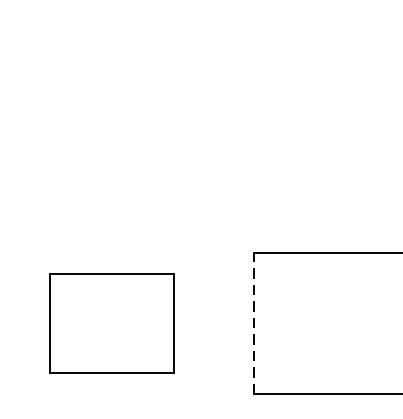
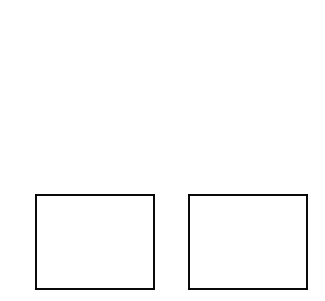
part: (111, 322) -> (94, 241), size x1.43
line: (253, 322) -> (189, 241), dashed -> solid

